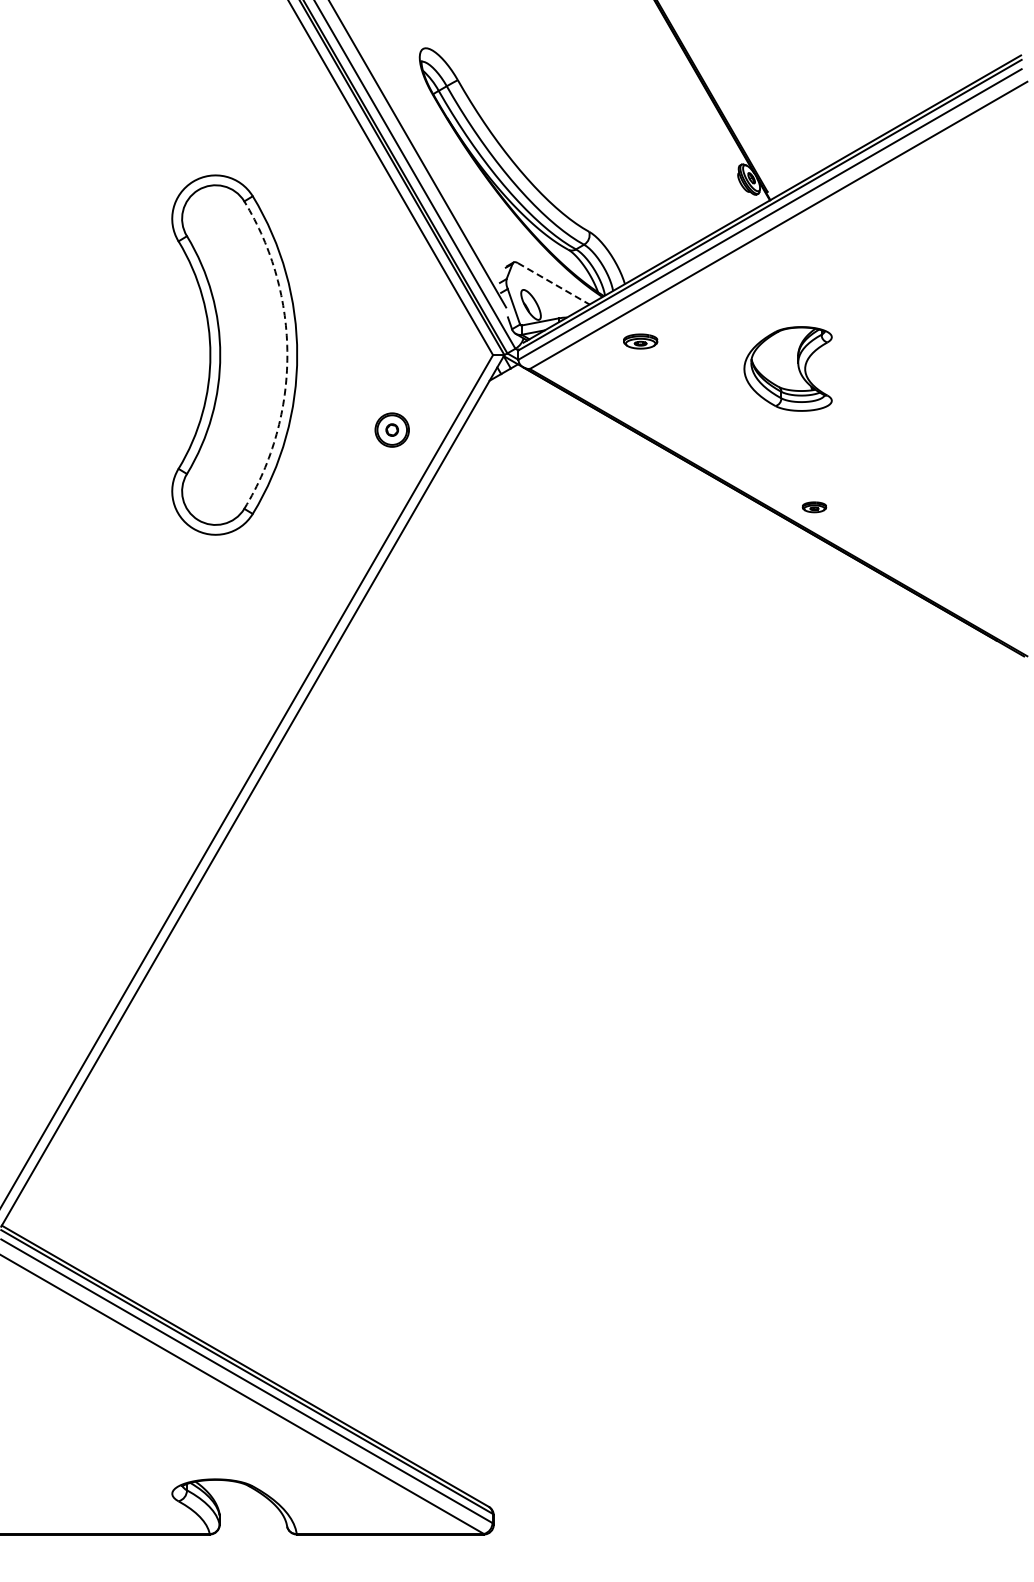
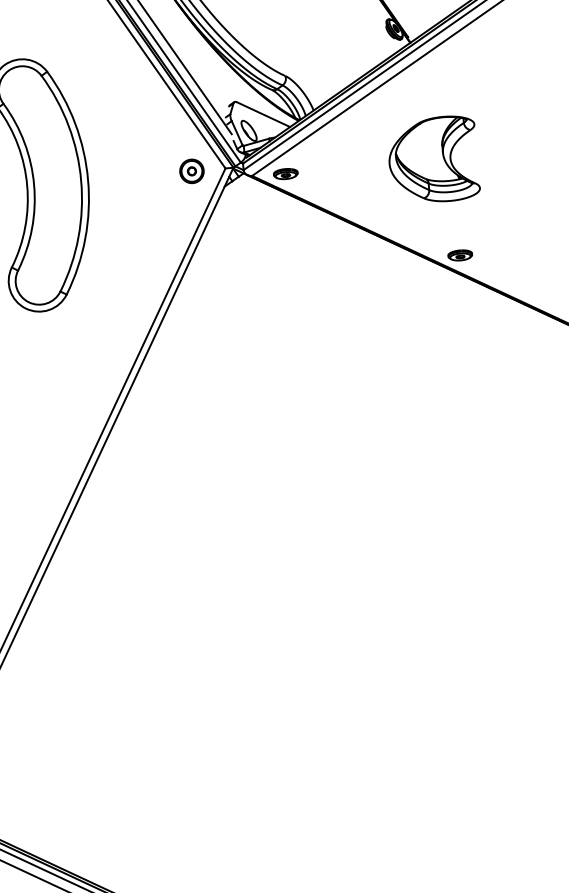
line: (554, 284) -> (264, 115), dashed -> solid
part: (640, 341) -> (285, 174), moved
arc: (287, 355) -> (81, 181), dashed -> solid
part: (787, 368) -> (432, 159), size x1.43
part: (391, 429) -> (191, 170), moved
part: (814, 507) -> (460, 255), size x1.43

